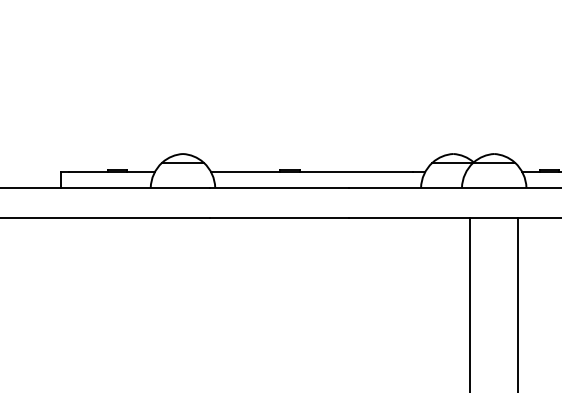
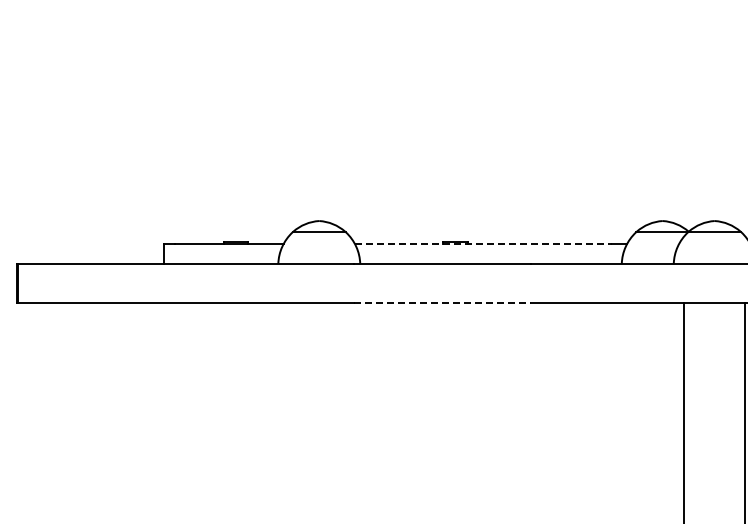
line: (312, 171) -> (483, 243), solid -> dashed
line: (279, 218) -> (442, 302), solid -> dashed

